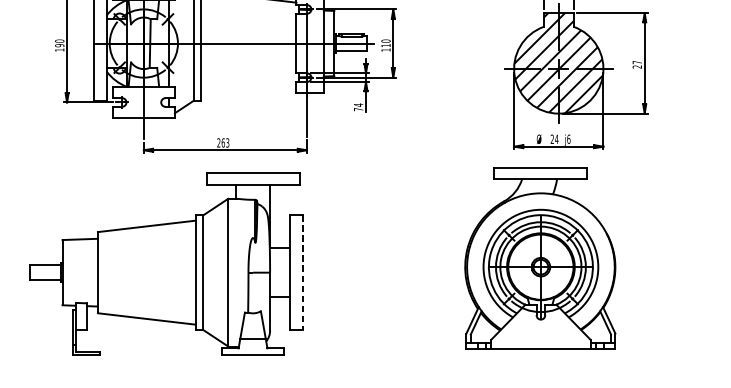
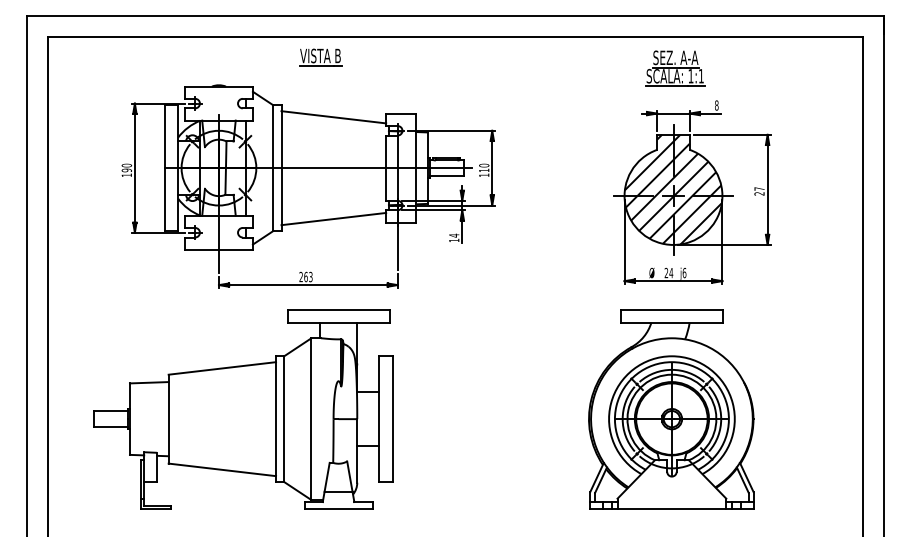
line: (248, 89) -> (333, 218), added
text: (358, 109) -> (454, 240), 74 -> 14
part: (540, 258) -> (671, 409), moved
line: (302, 272) -> (392, 419), dashed -> solid

